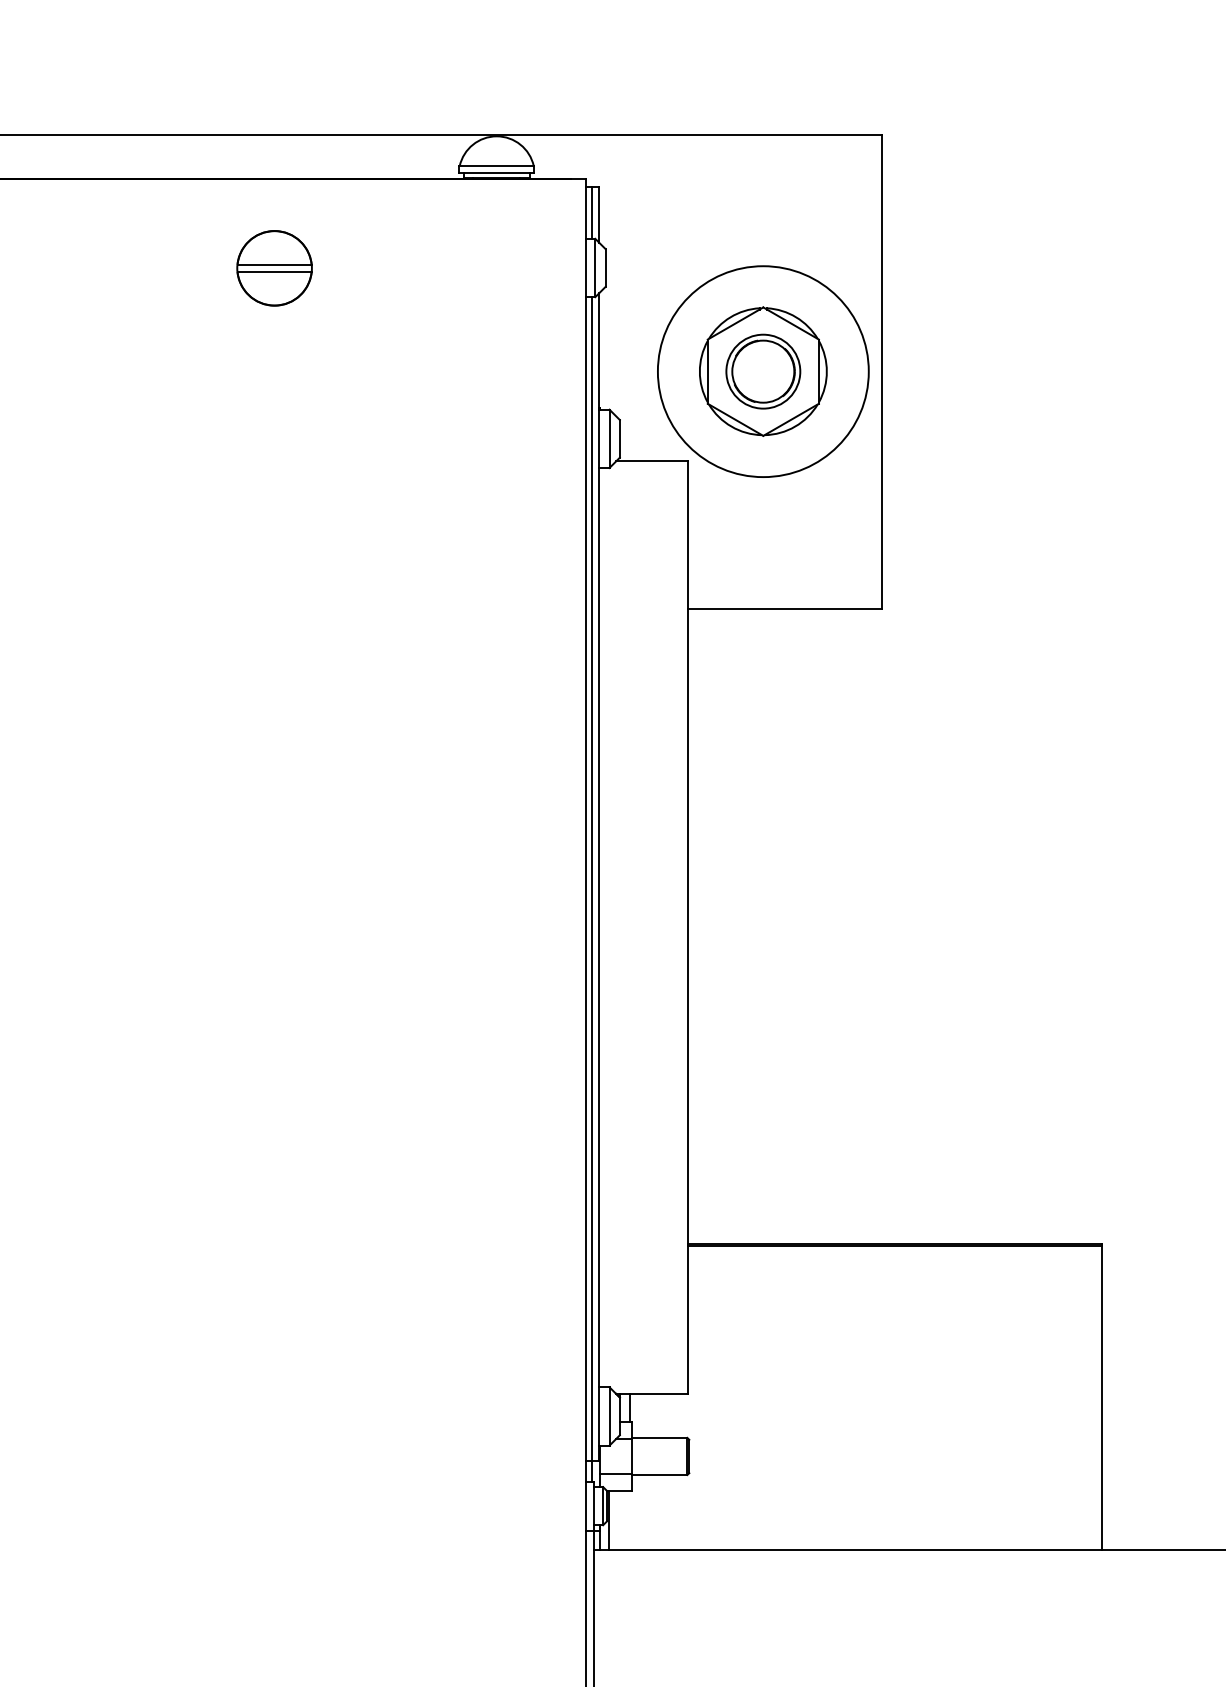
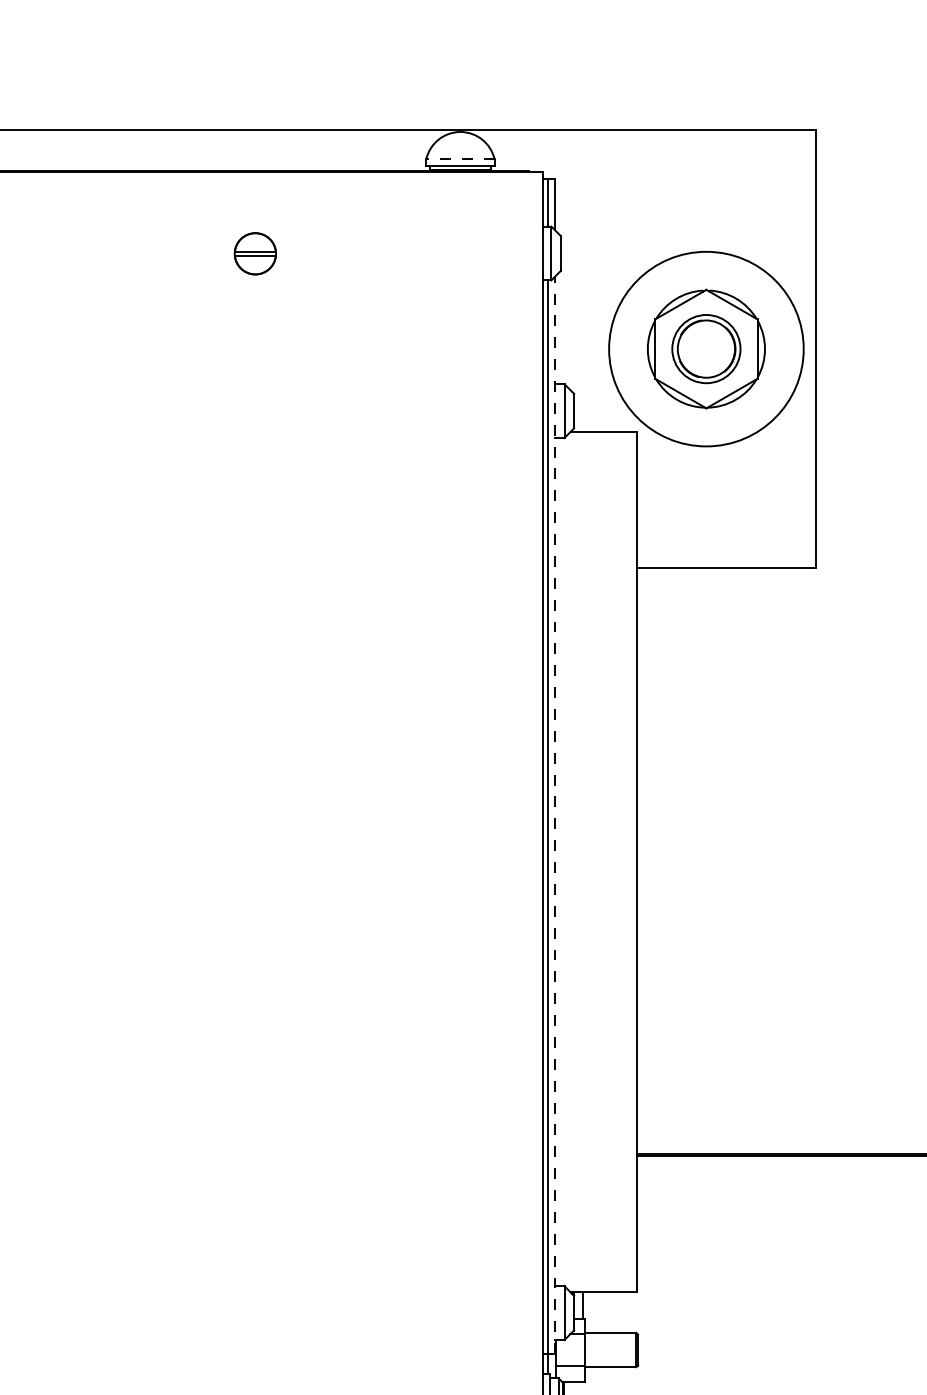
line: (496, 166) -> (460, 159), solid -> dashed
part: (274, 268) -> (255, 253), size x0.6
line: (599, 877) -> (555, 815), solid -> dashed

